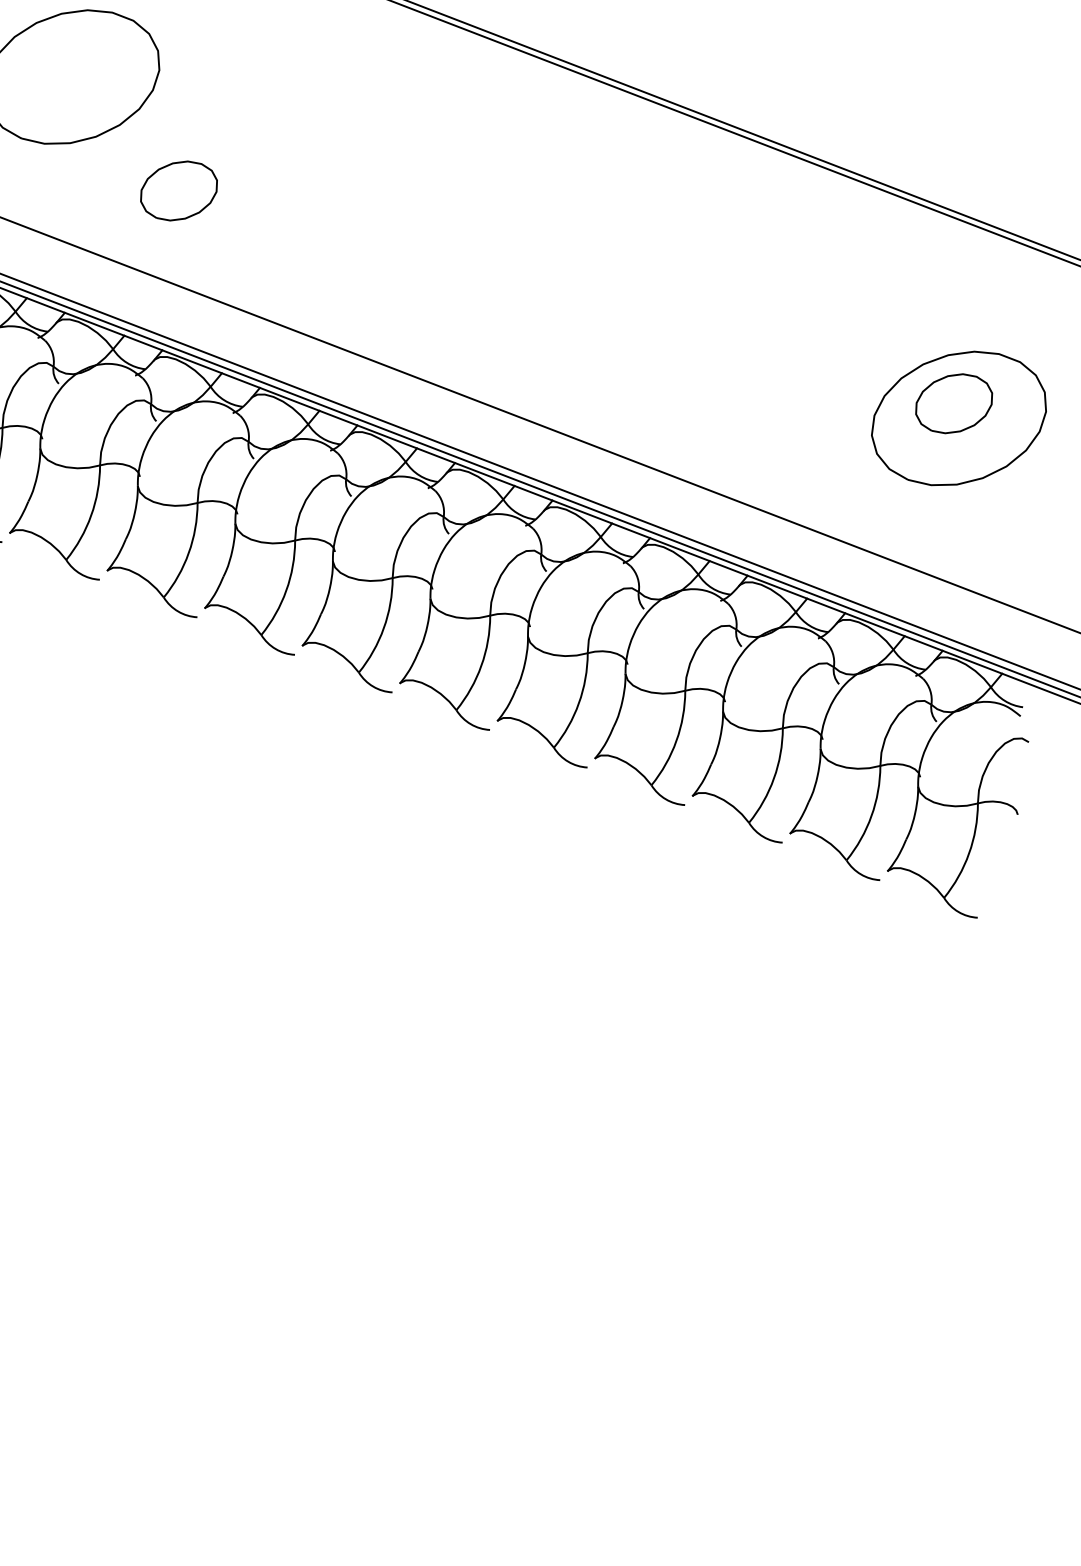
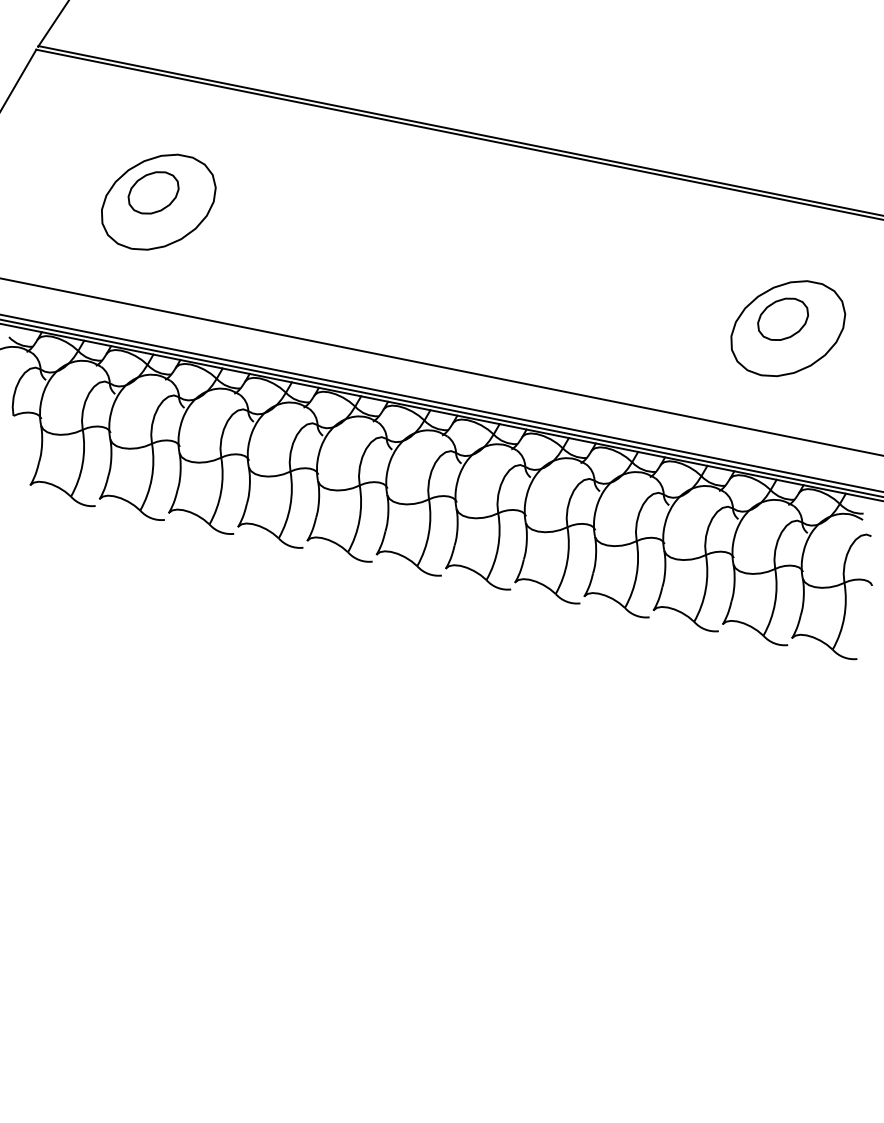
part: (178, 190) -> (153, 192), moved

